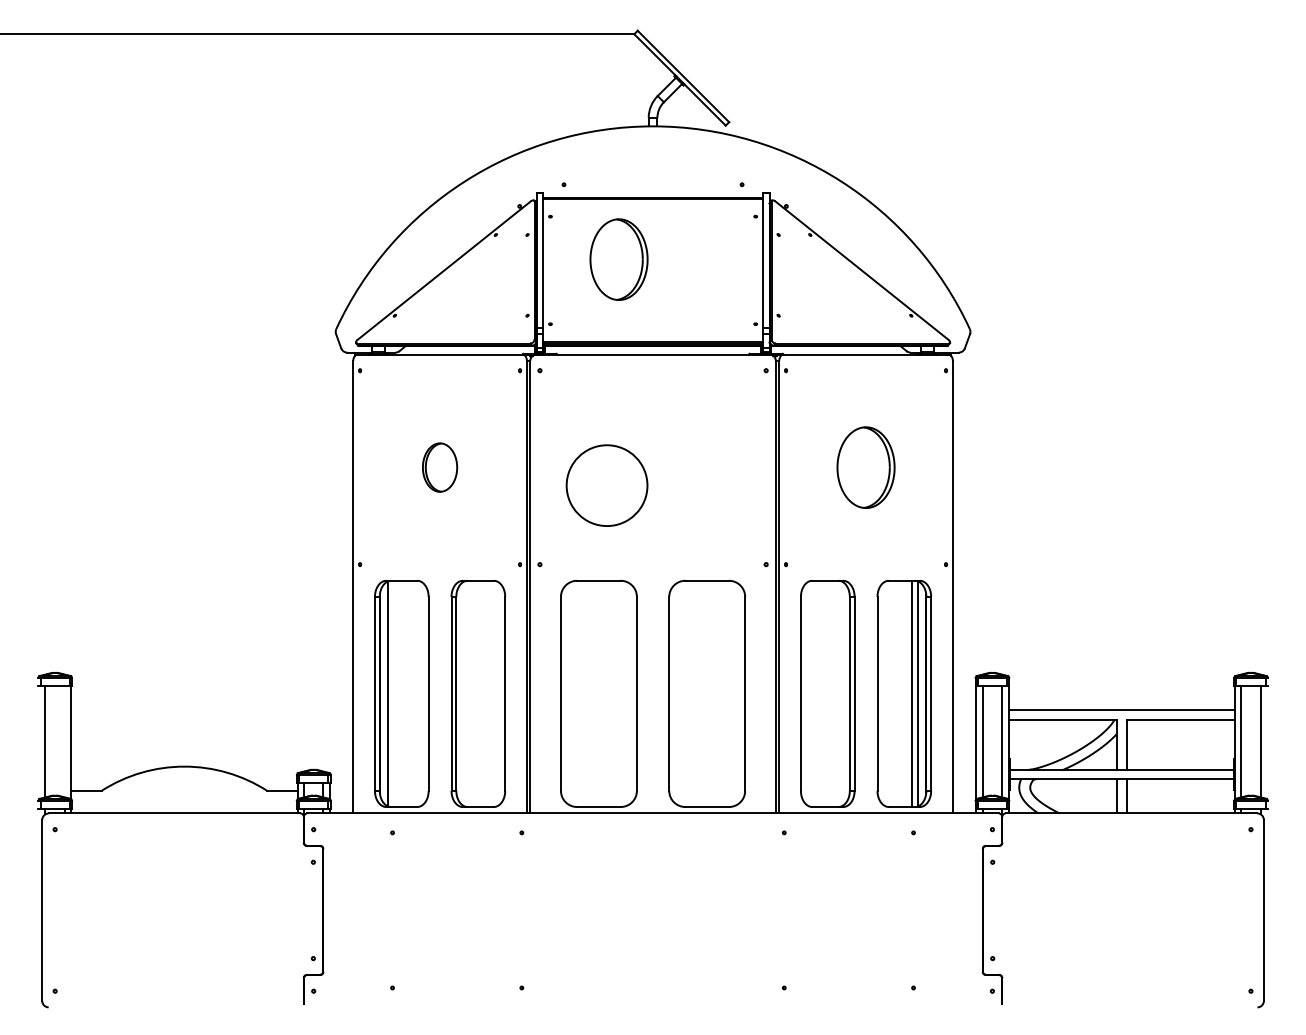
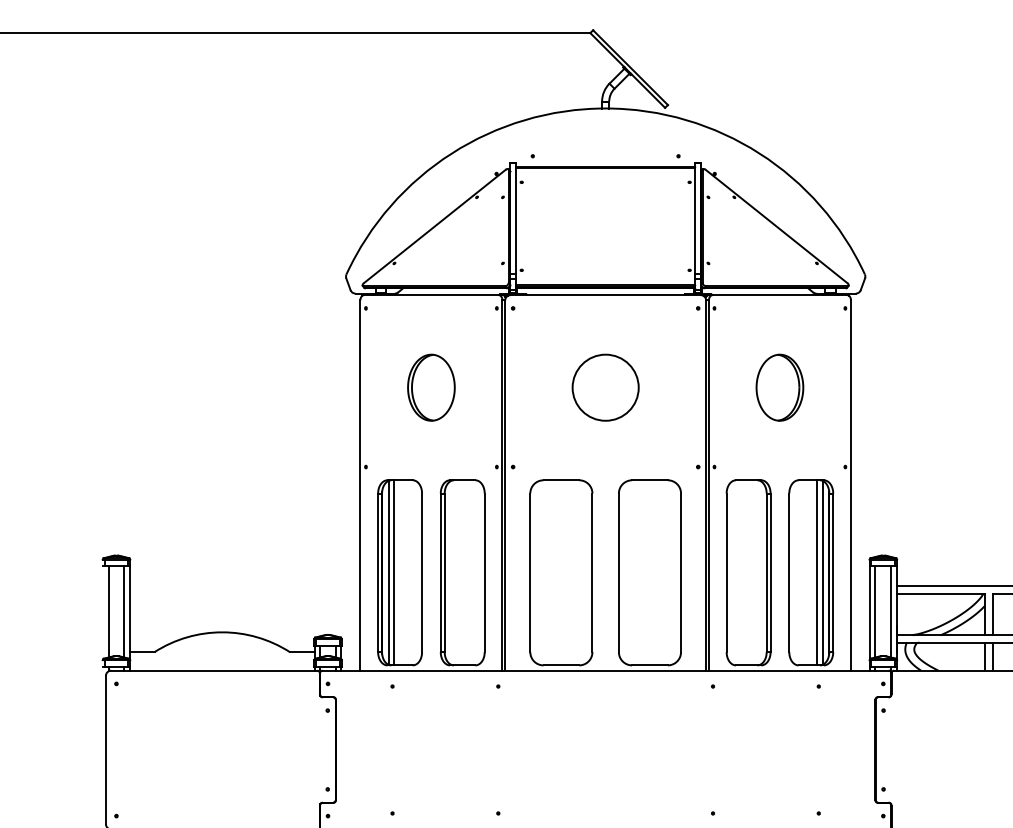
part: (618, 259) -> (577, 217), removed
part: (439, 467) -> (430, 387), size x1.67
circle: (606, 485) -> (605, 387), moved
line: (394, 693) -> (394, 572), added
line: (64, 741) -> (124, 611), added

